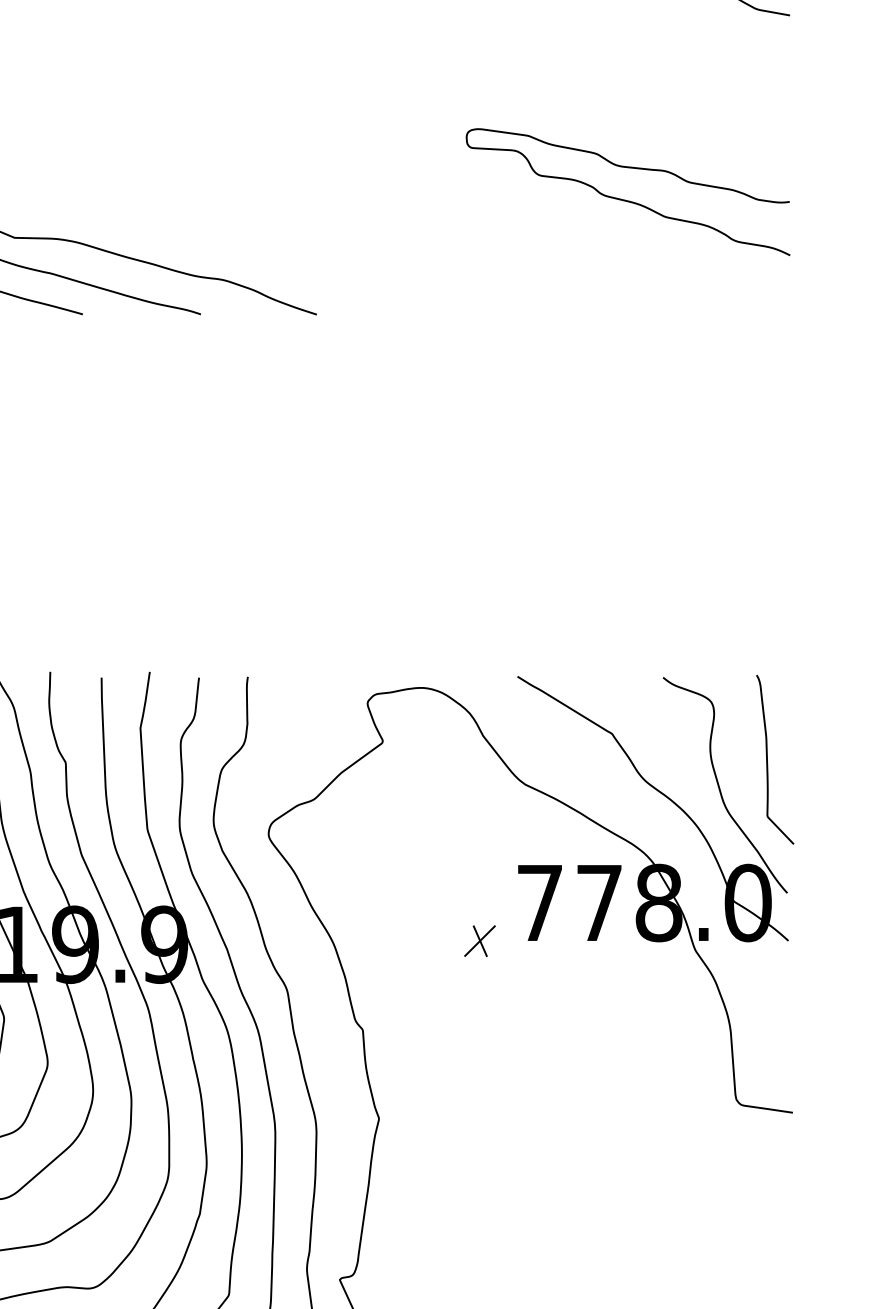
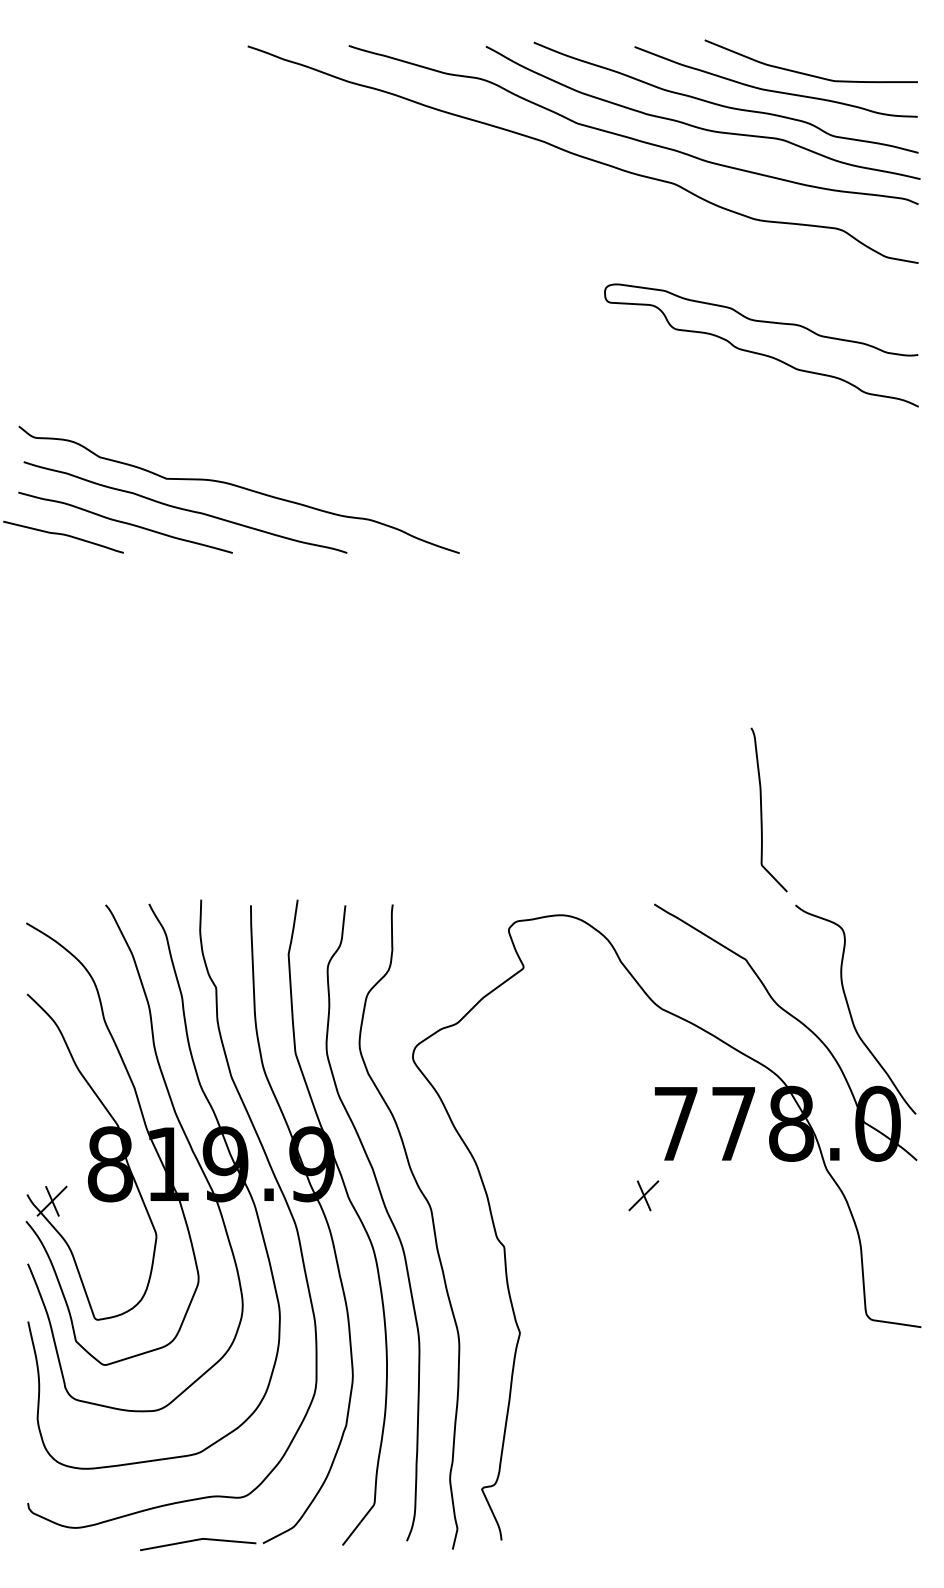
curve: (625, 199) -> (758, 352), moved
curve: (768, 759) -> (762, 809), moved
part: (479, 940) -> (643, 1195), moved

